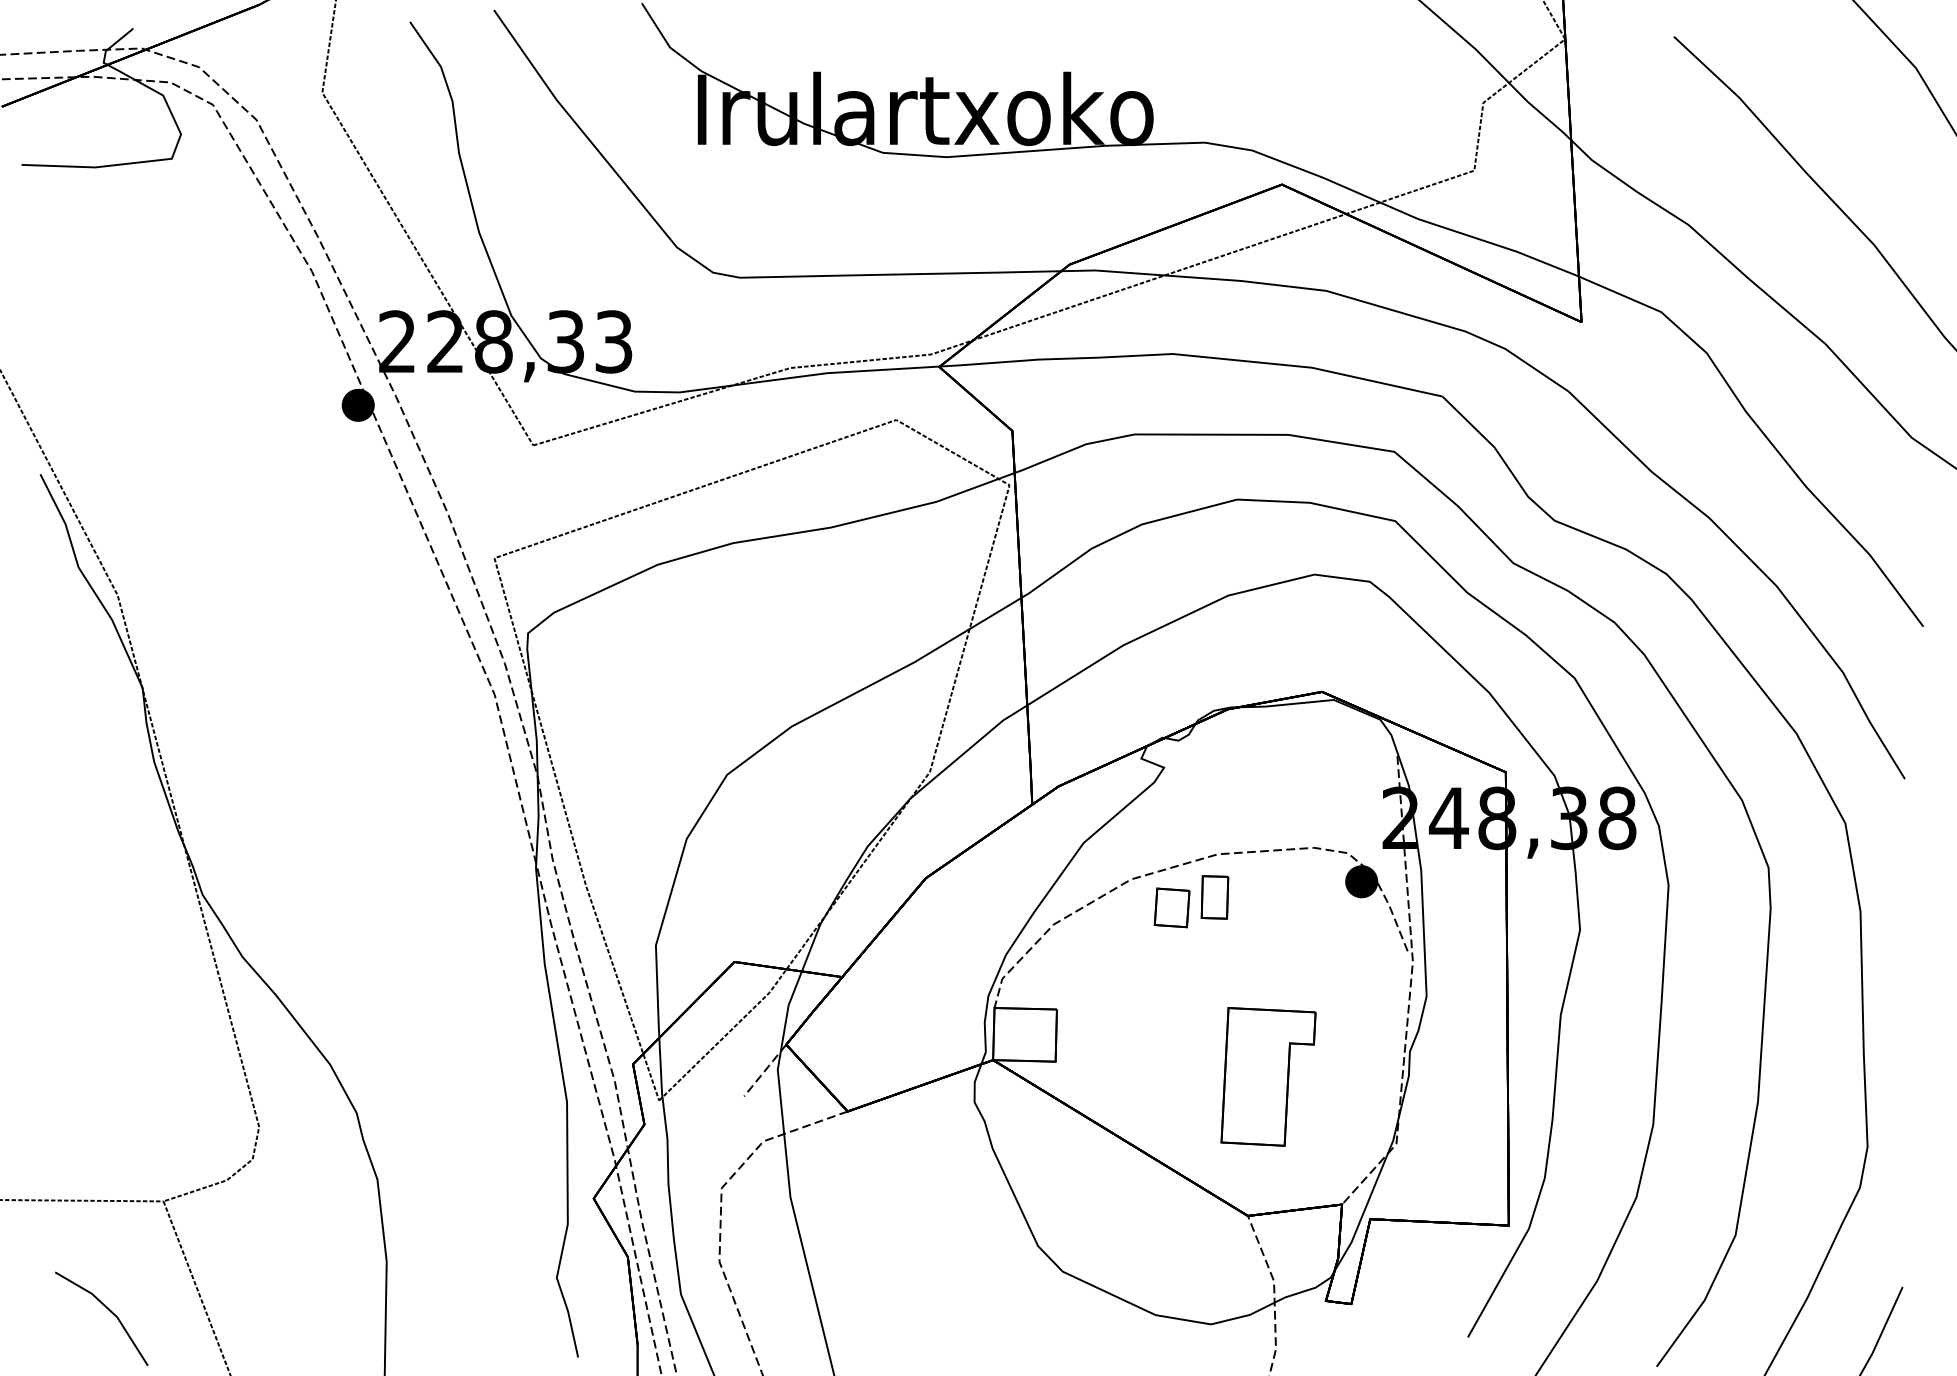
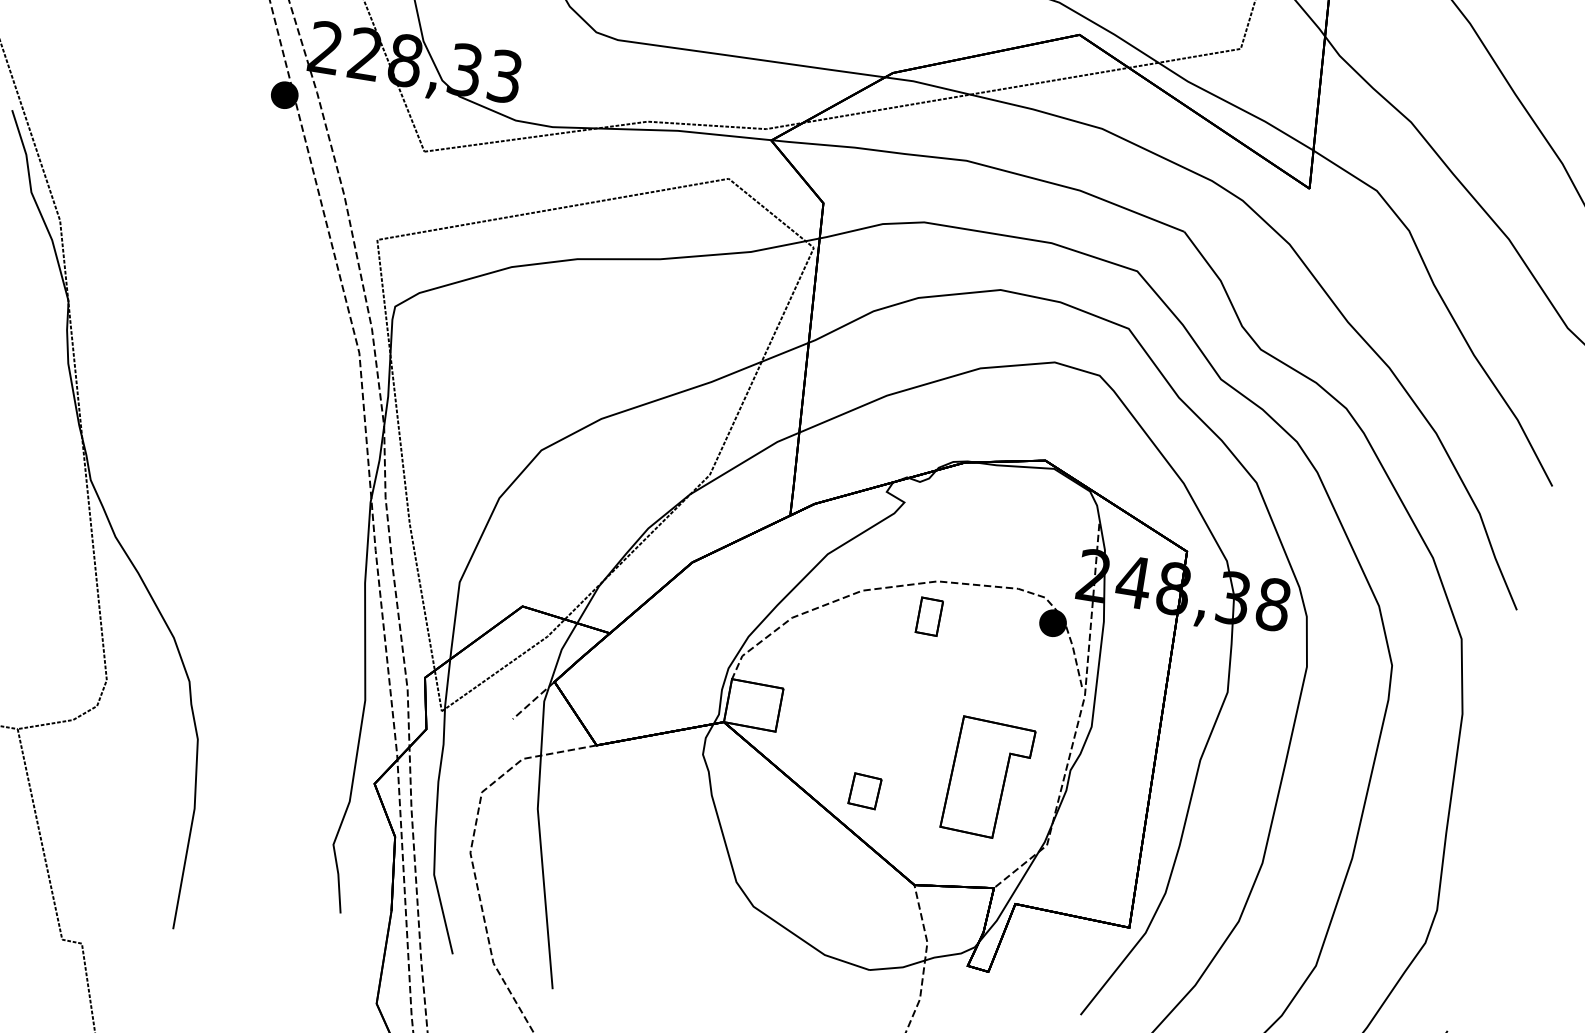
part: (1171, 907) -> (864, 790), moved
part: (1268, 1076) -> (988, 778), moved

